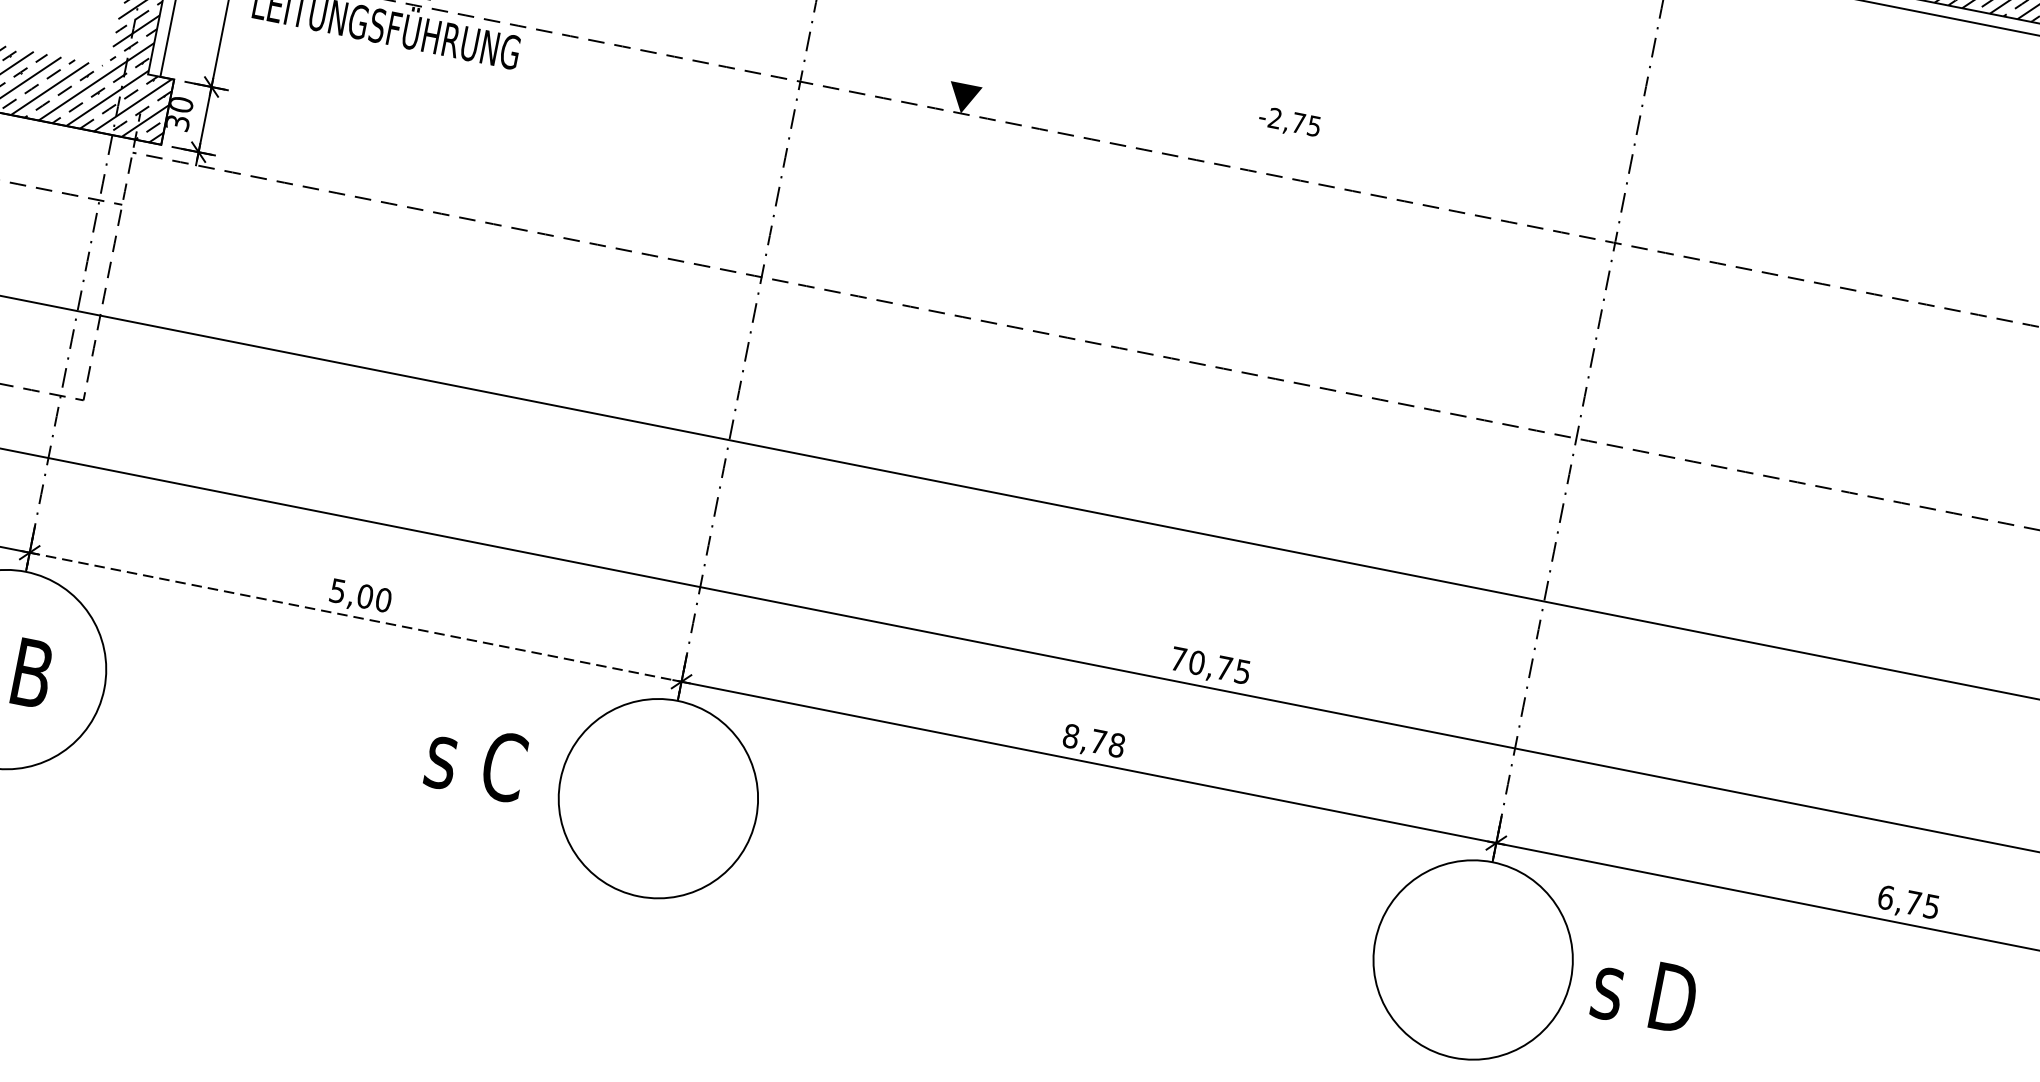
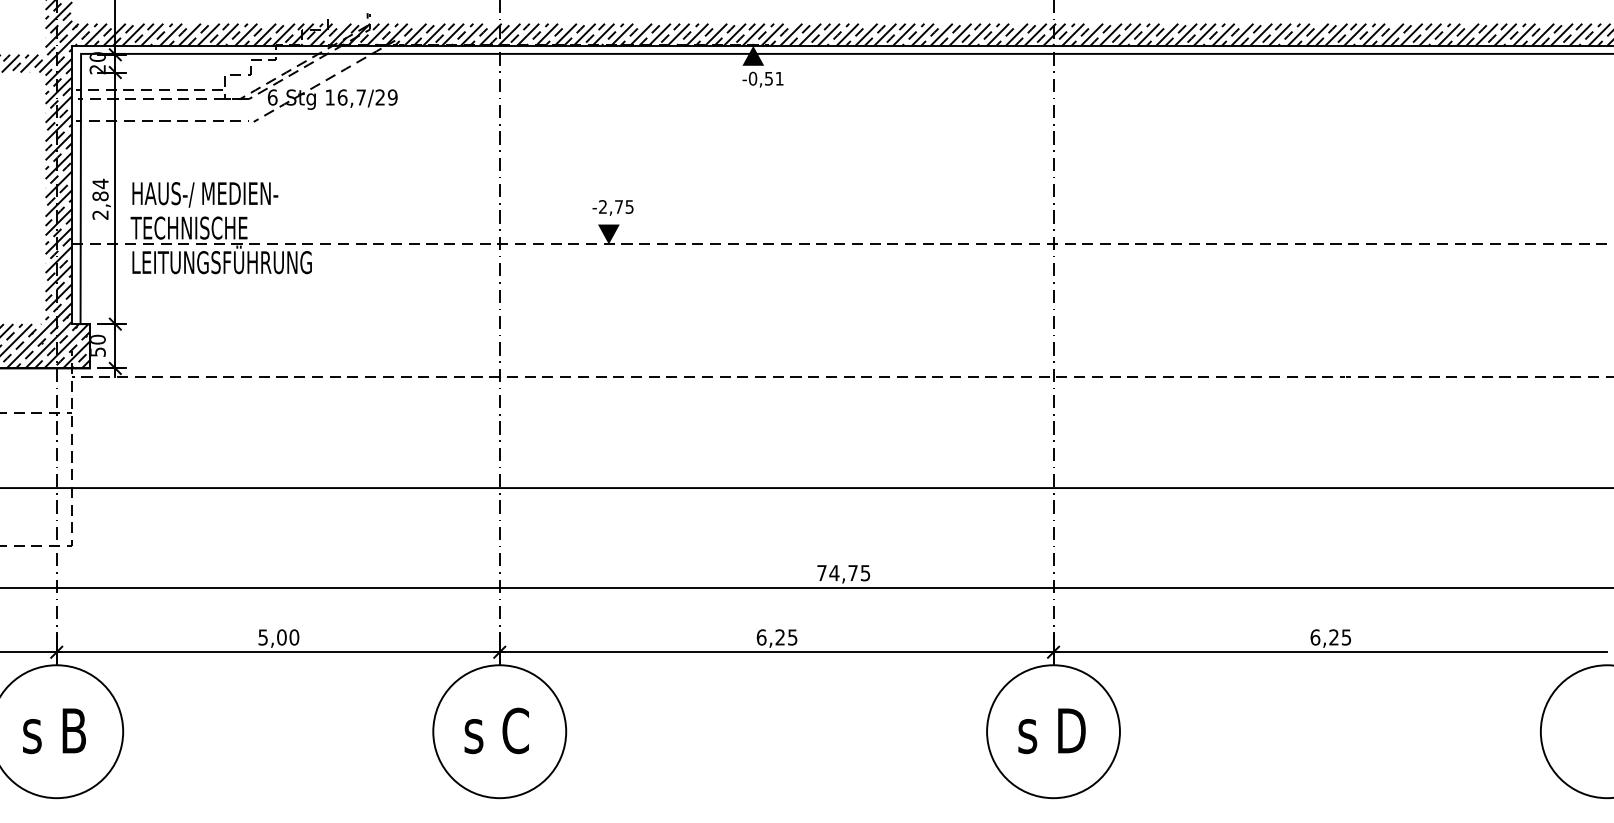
text: (1288, 121) -> (612, 207), moved
text: (177, 122) -> (97, 351), 30 -> 50
line: (355, 617) -> (278, 652), dashed -> solid
text: (1197, 663) -> (834, 573), 70,75 -> 74,75
text: (1093, 740) -> (776, 637), 8,78 -> 6,25
text: (475, 760) -> (496, 730), moved
text: (1912, 902) -> (1333, 637), 6,75 -> 6,25
text: (1643, 993) -> (1051, 731), moved

